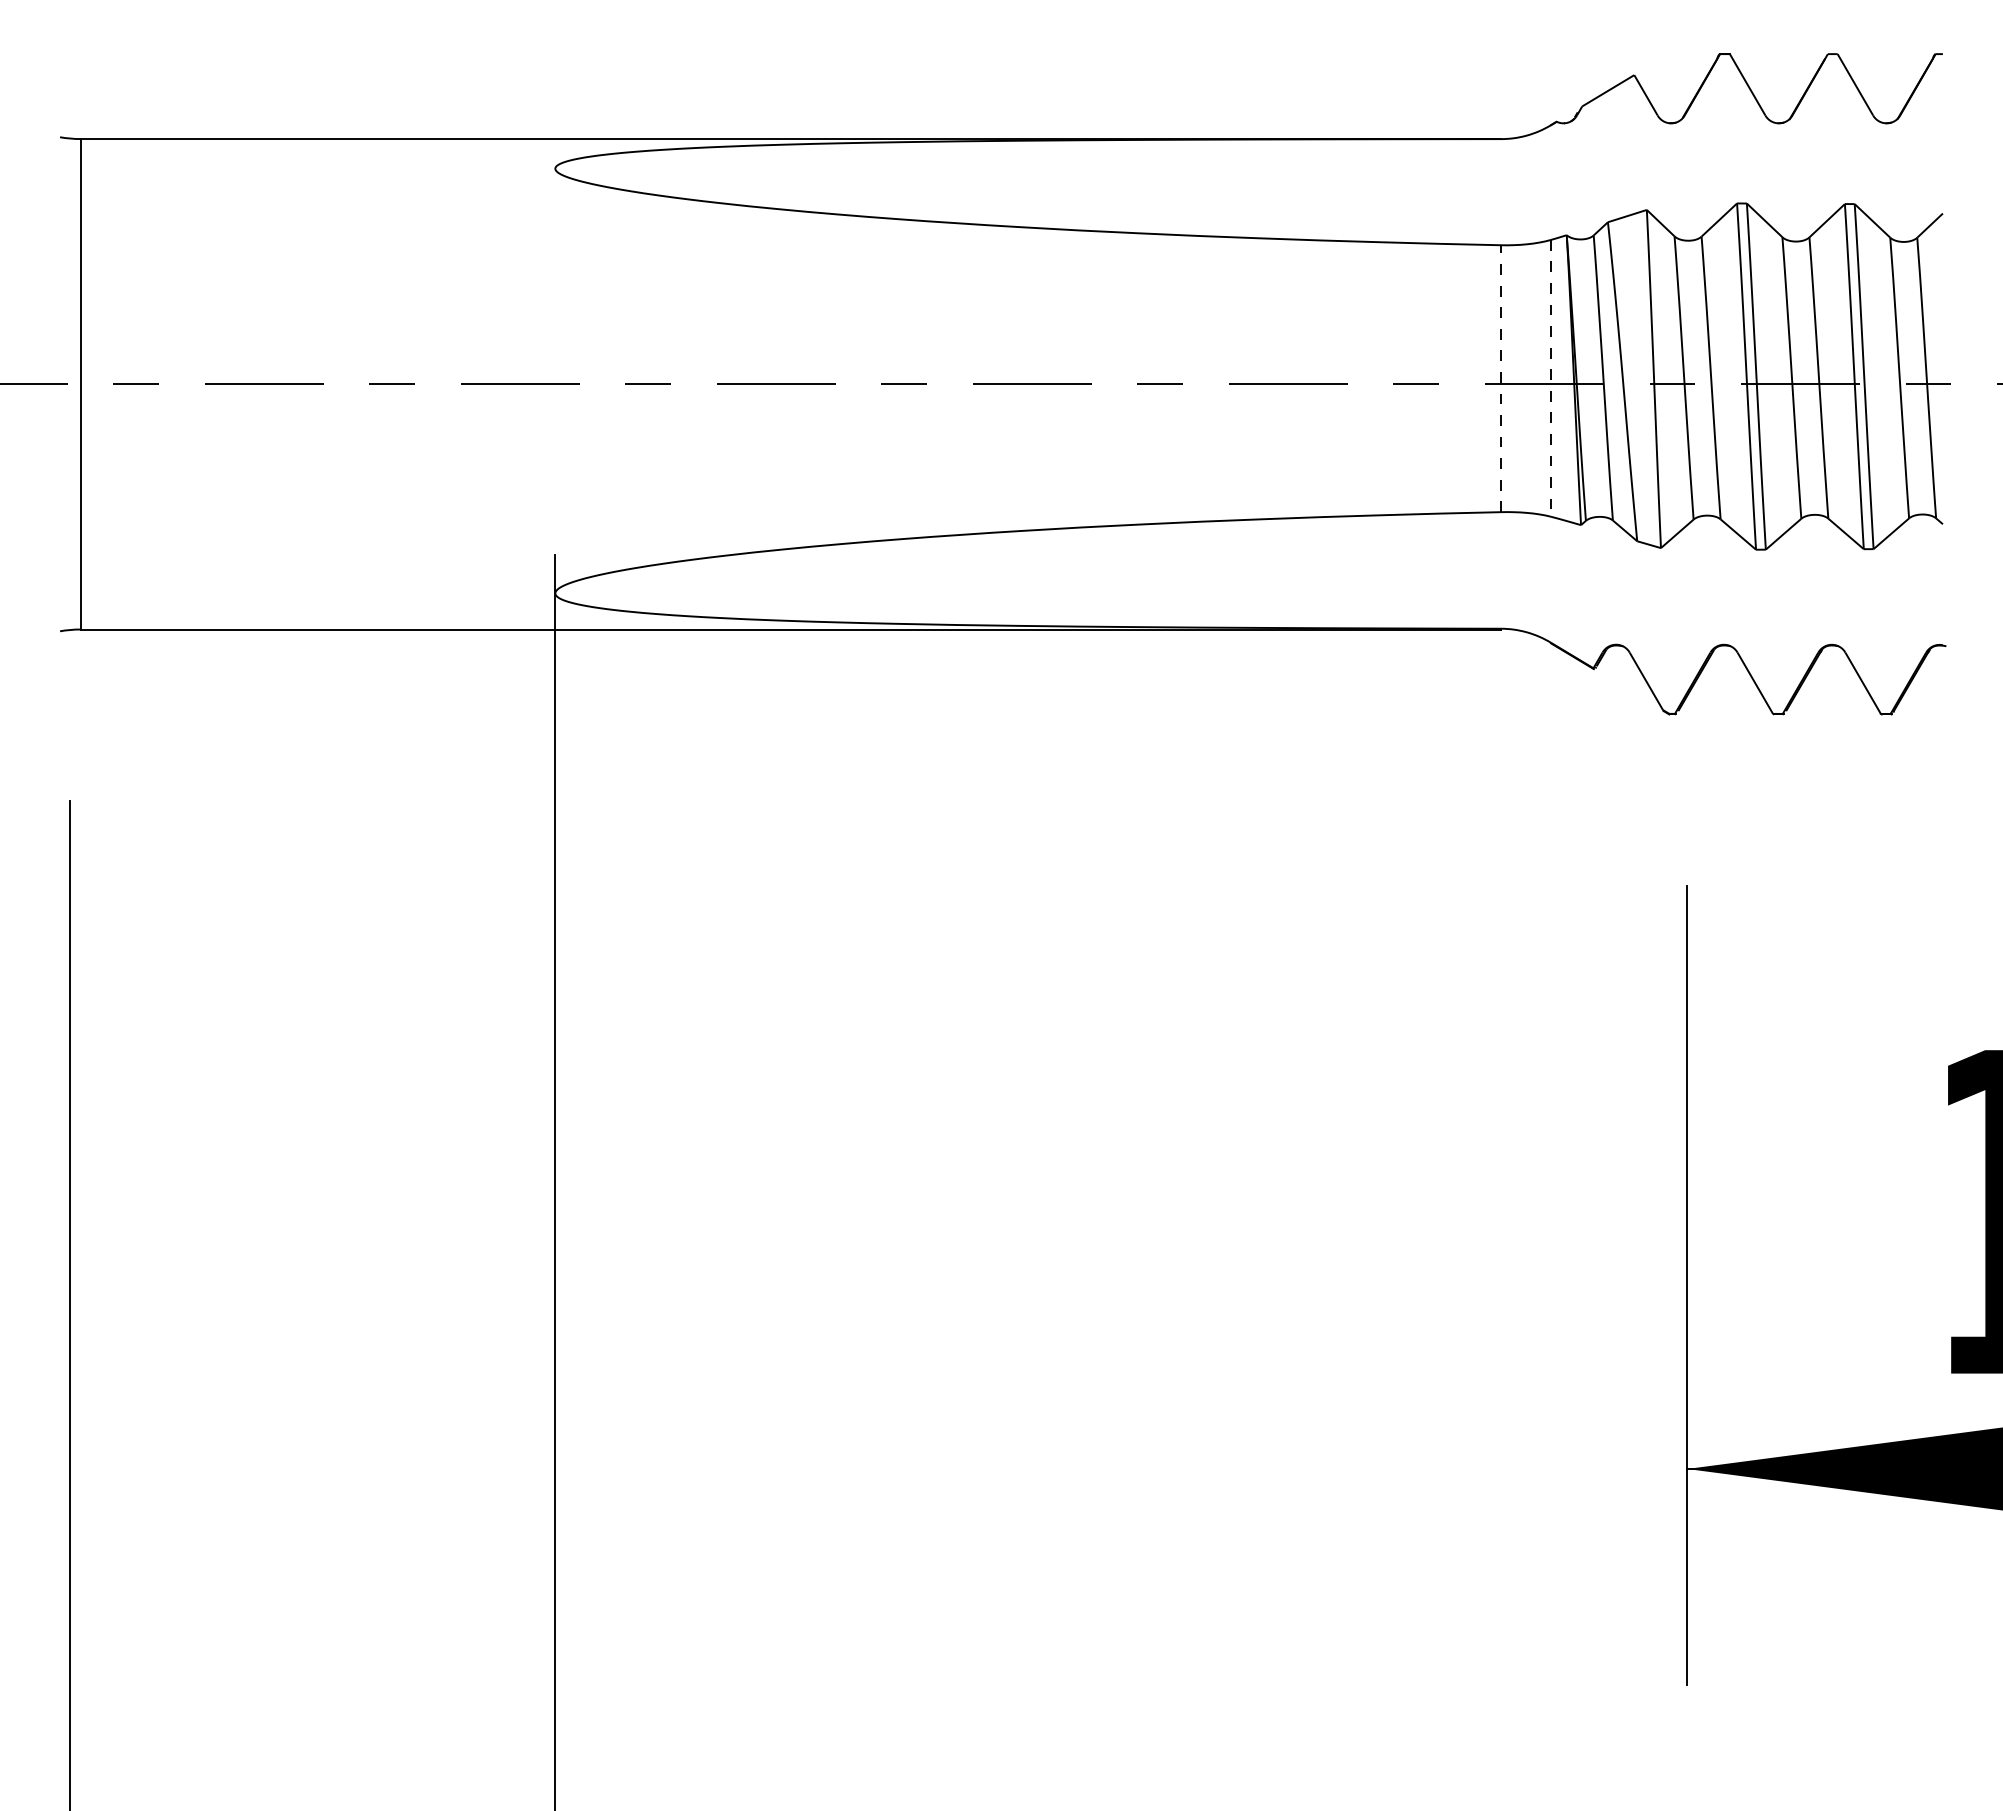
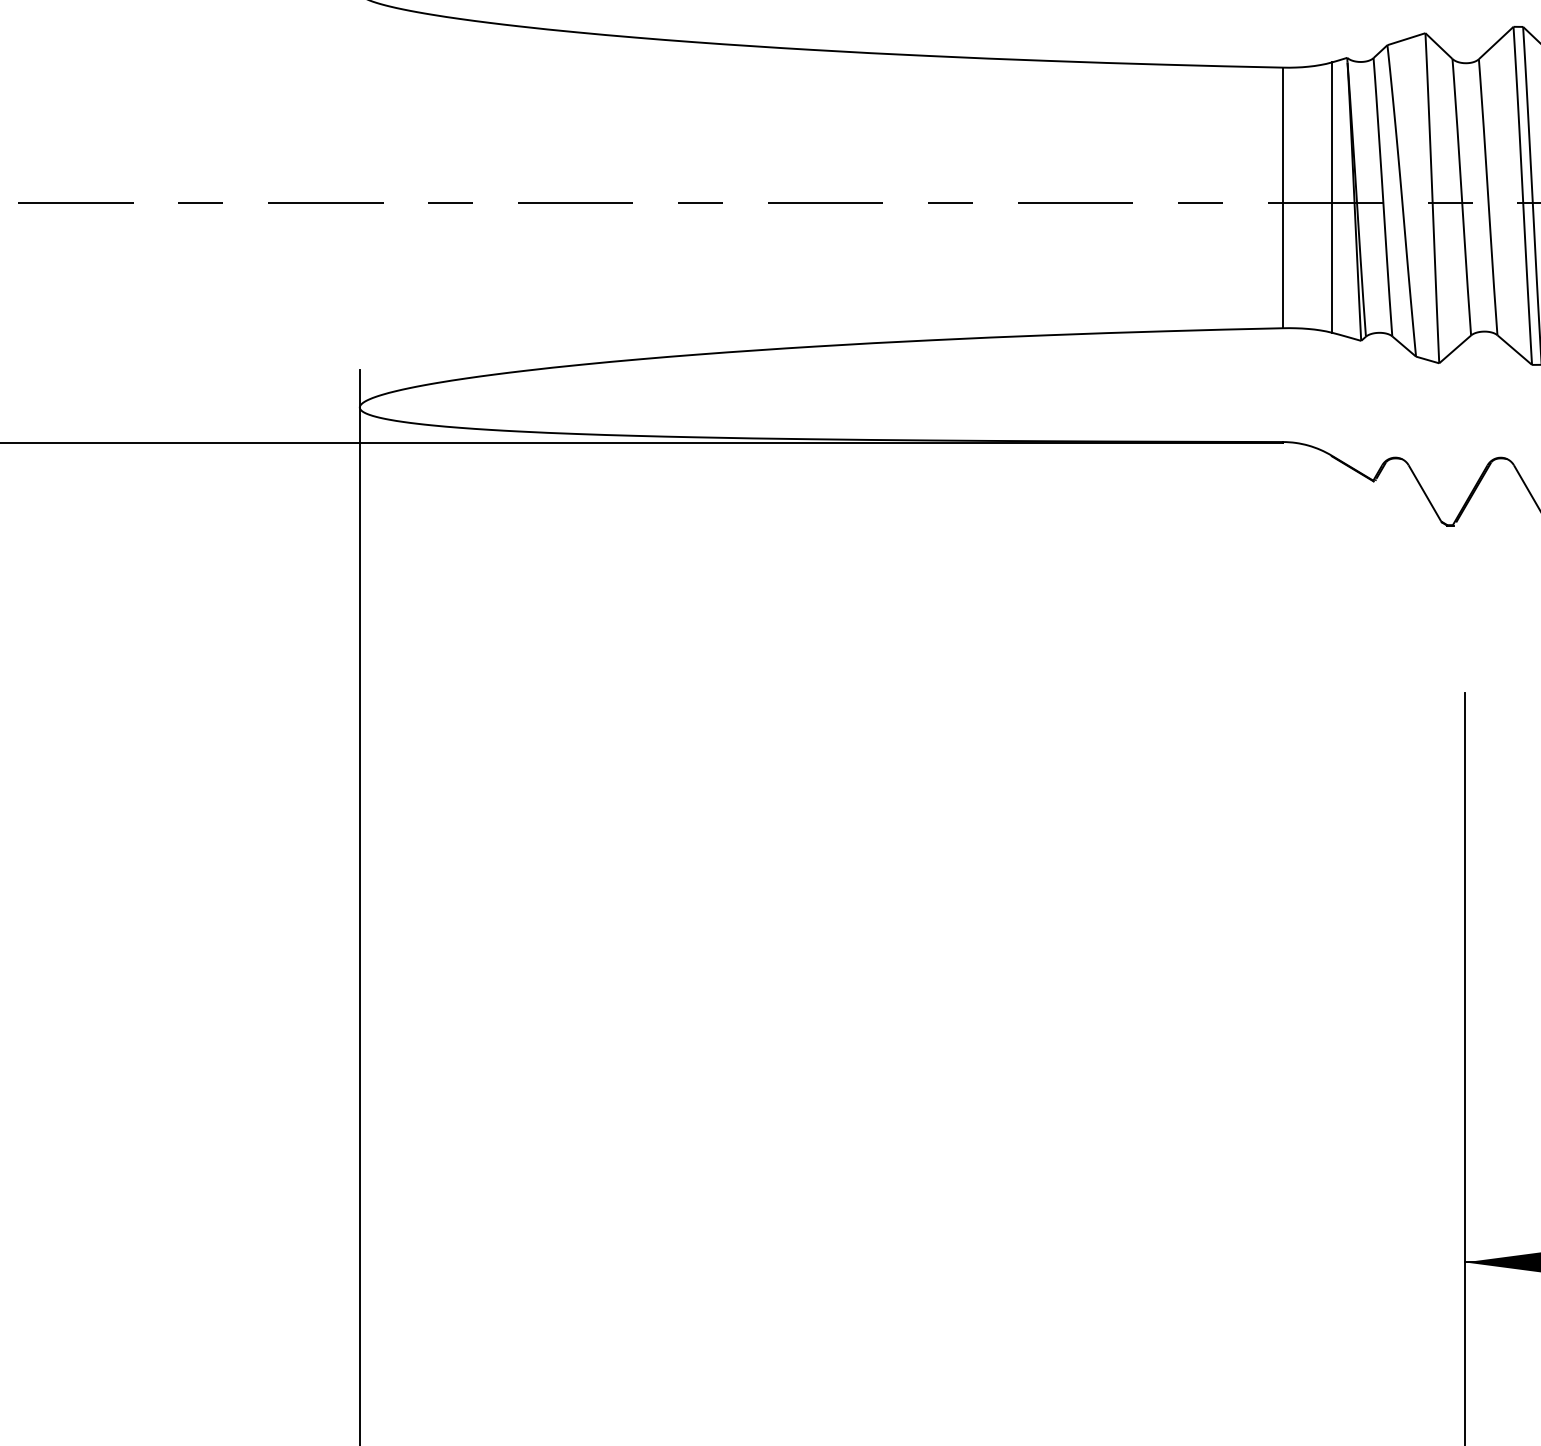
line: (1501, 378) -> (1283, 197), dashed -> solid
line: (1551, 378) -> (1332, 197), dashed -> solid

